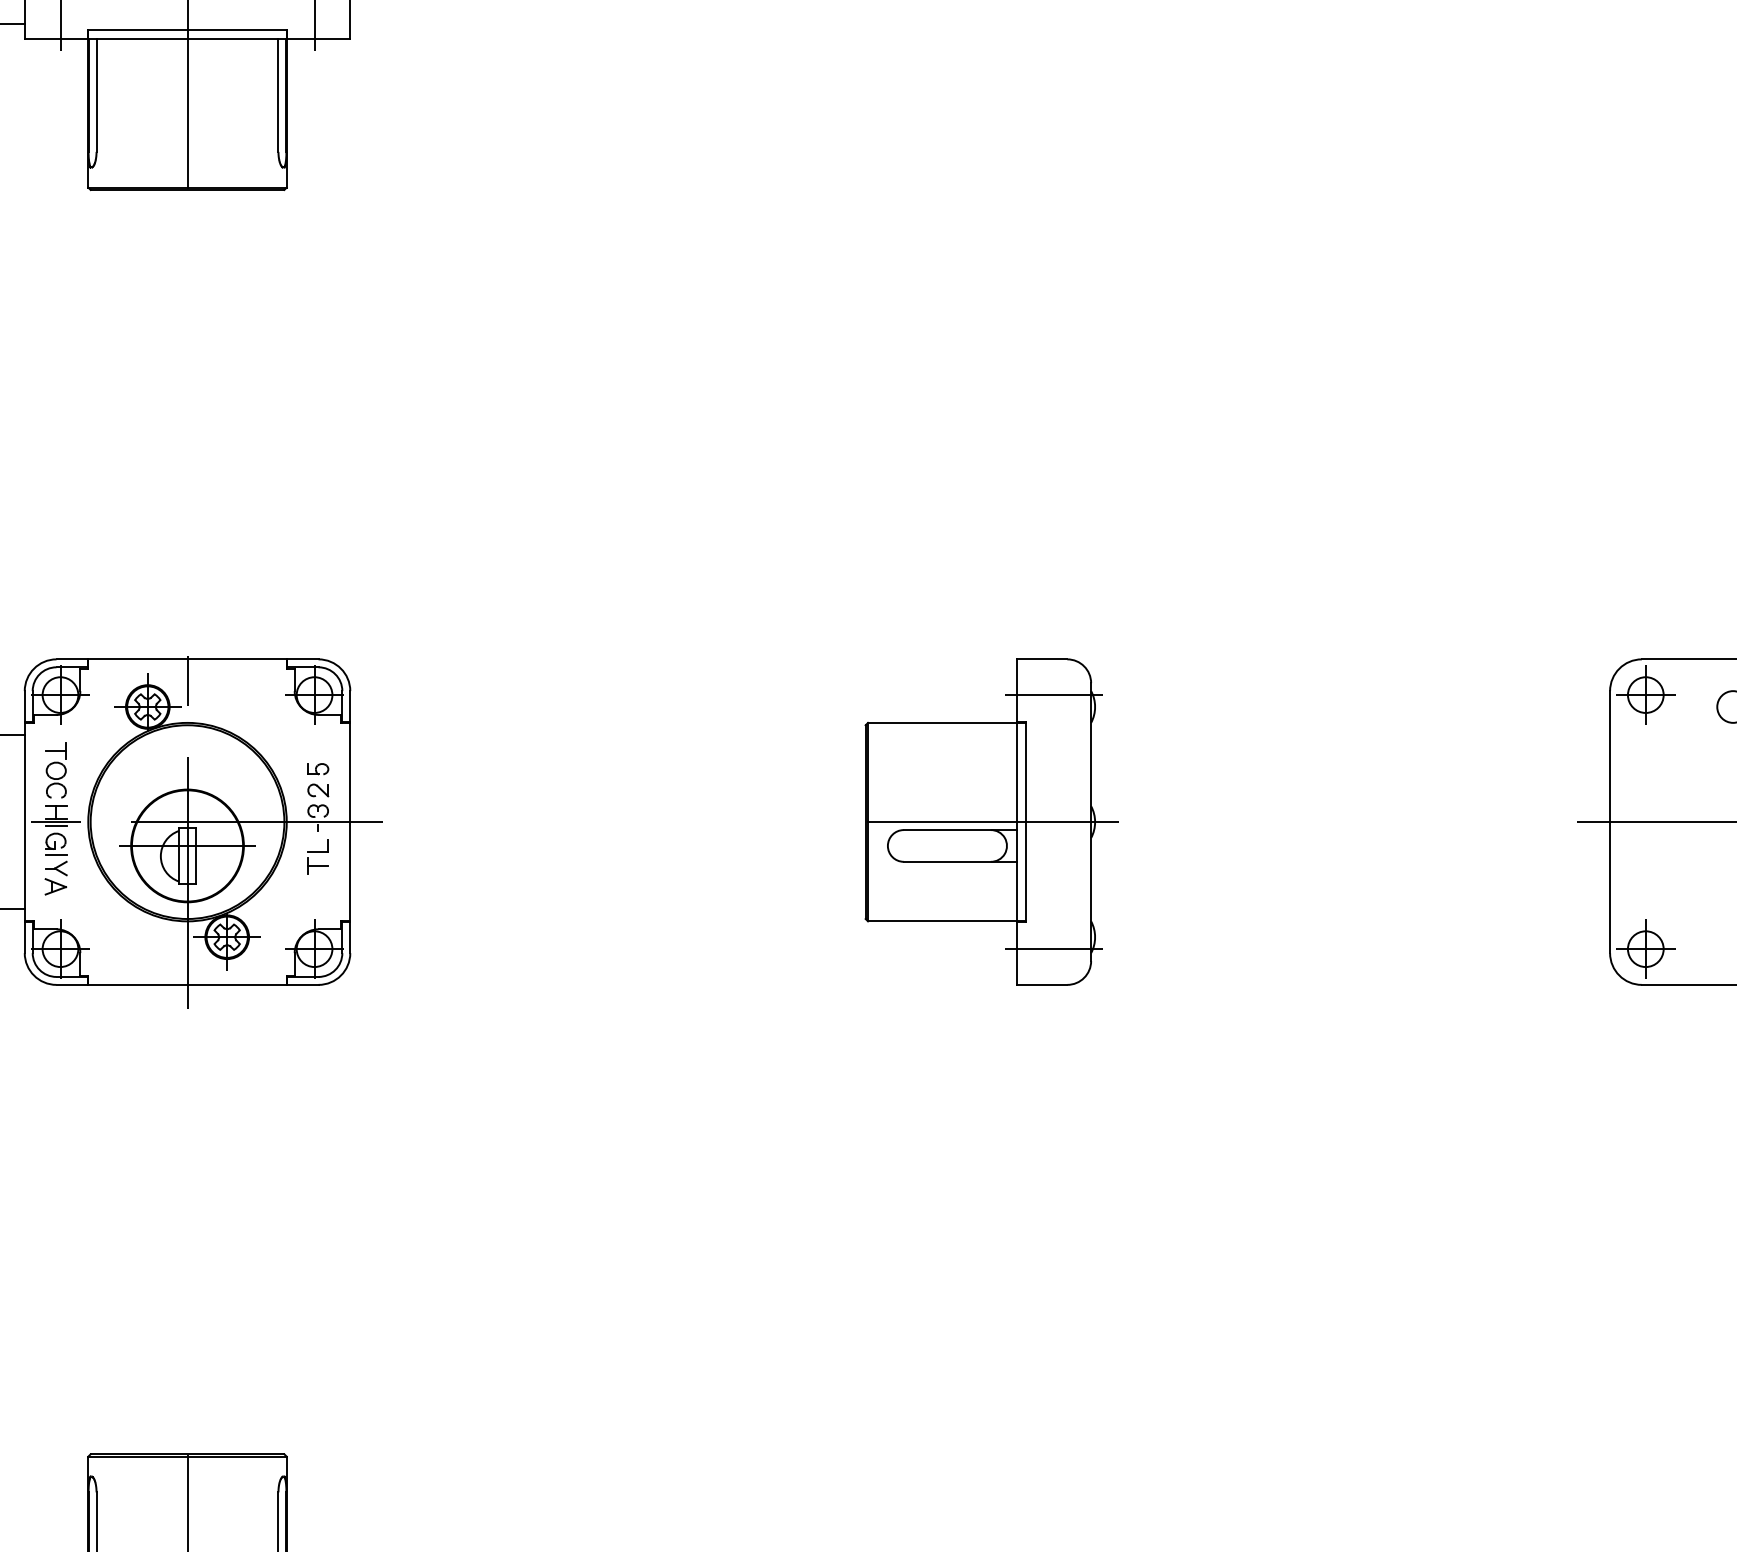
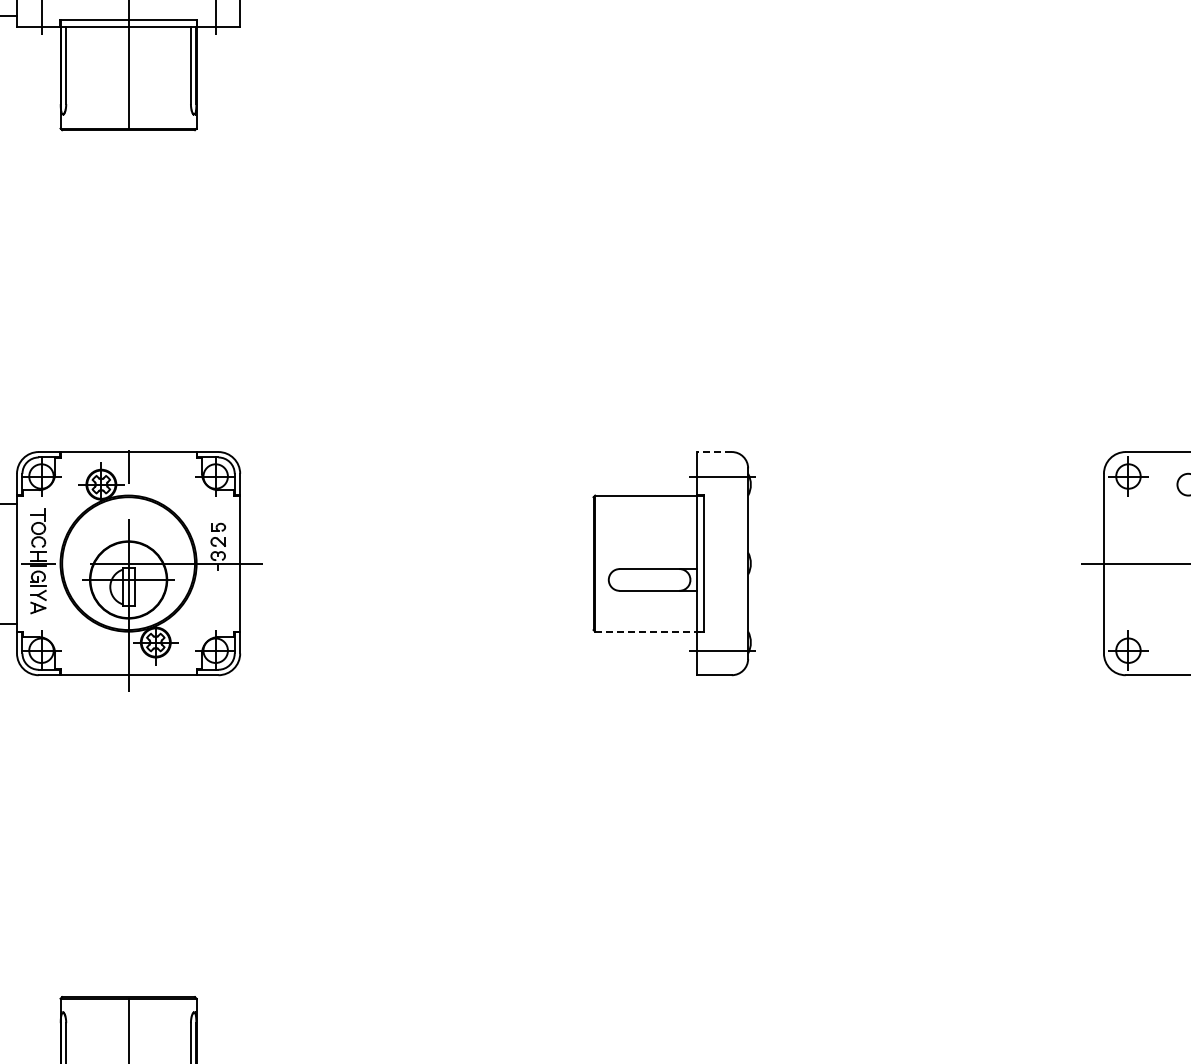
line: (1040, 660) -> (713, 452), solid -> dashed
line: (980, 821) -> (672, 563), removed
part: (317, 856) -> (217, 587), removed
line: (947, 921) -> (649, 631), solid -> dashed

